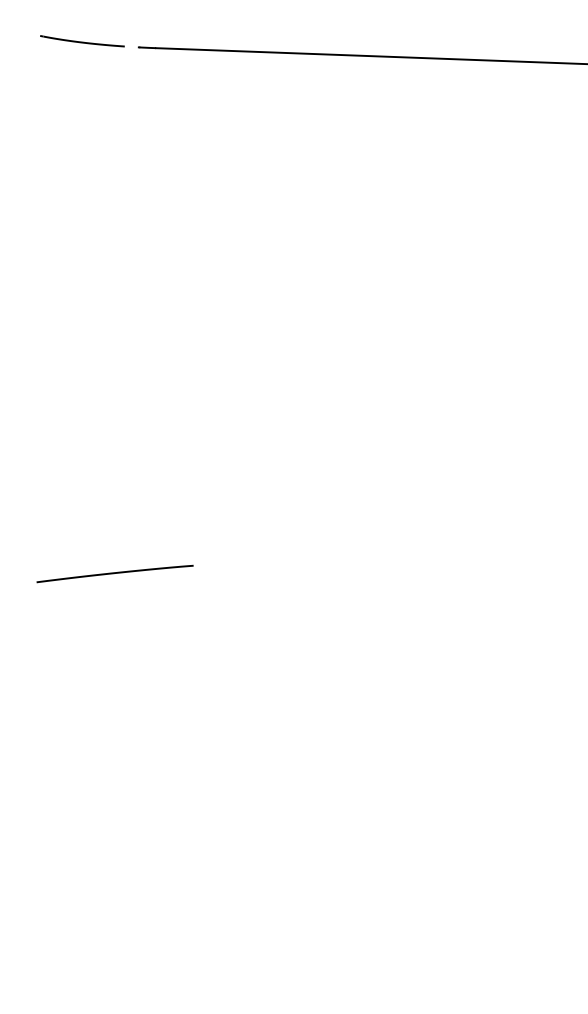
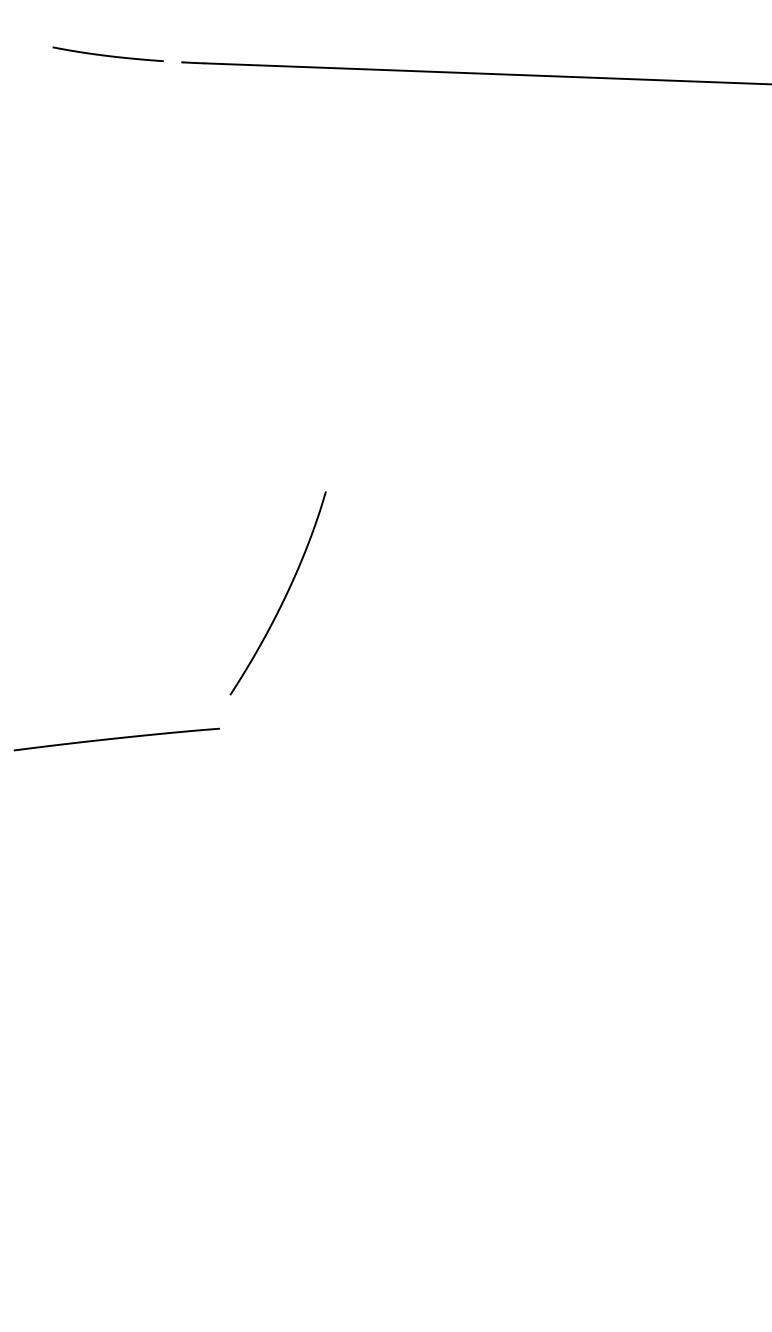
curve: (216, 453) -> (284, 595), added
curve: (114, 573) -> (116, 738), moved

